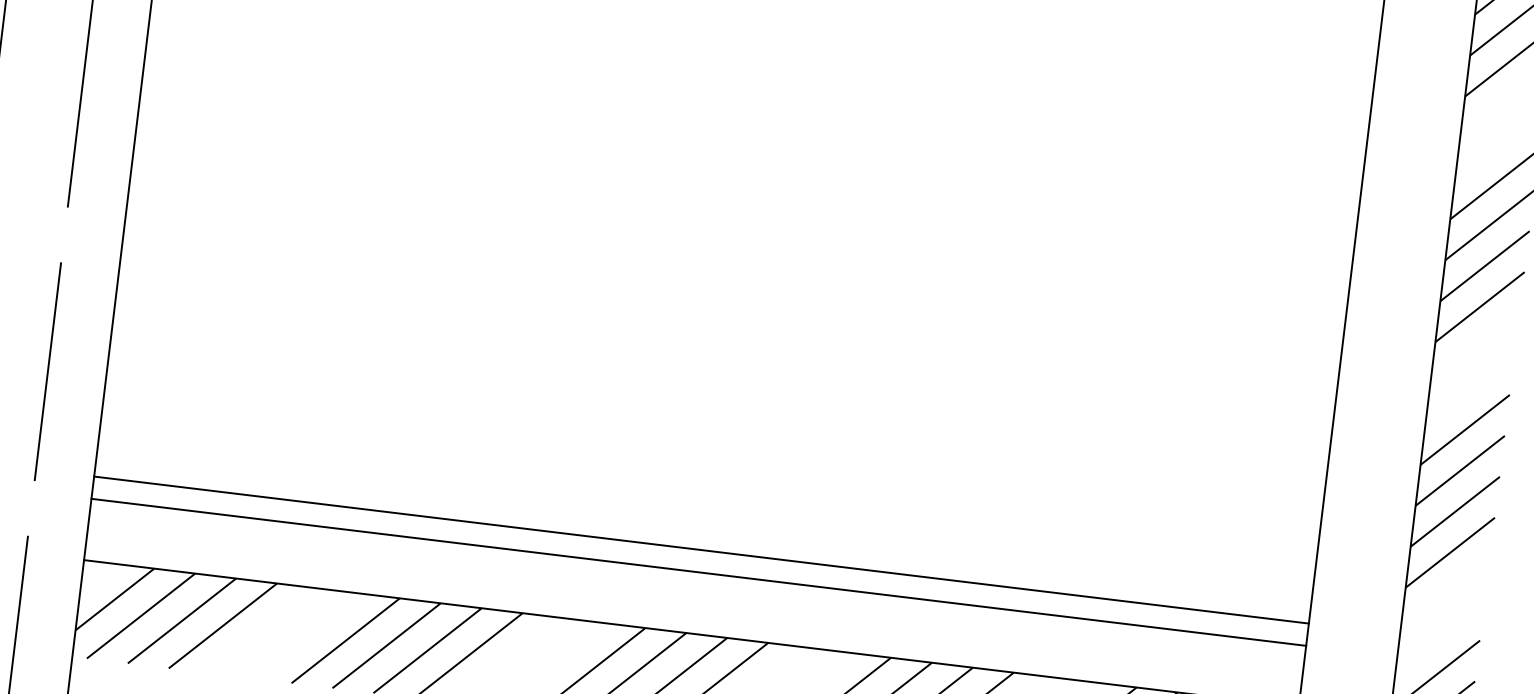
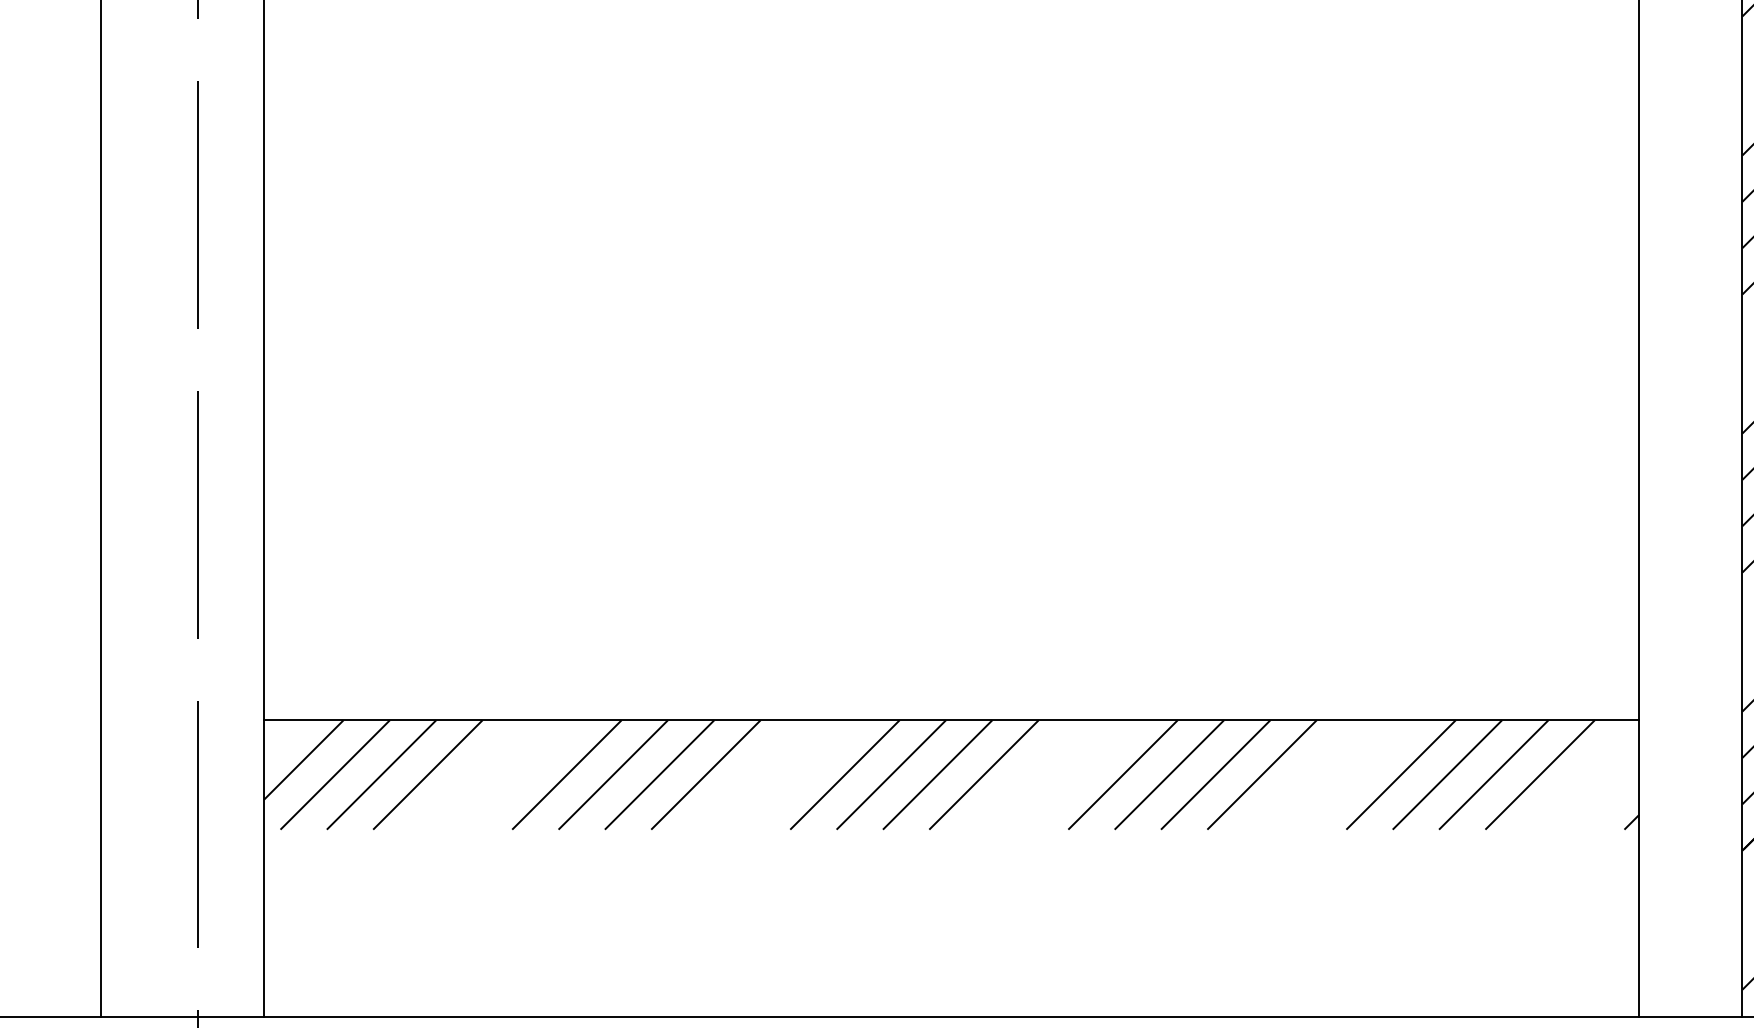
line: (701, 549) -> (951, 625), removed
line: (698, 571) -> (951, 650), removed

